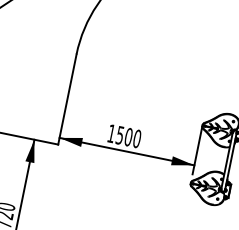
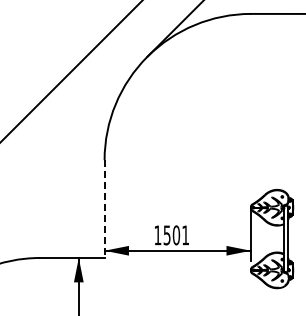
line: (67, 99) -> (104, 209), solid -> dashed
text: (137, 139) -> (185, 235), 1500 -> 1501

